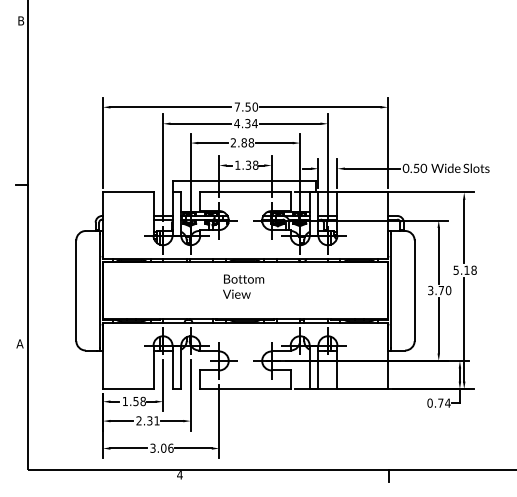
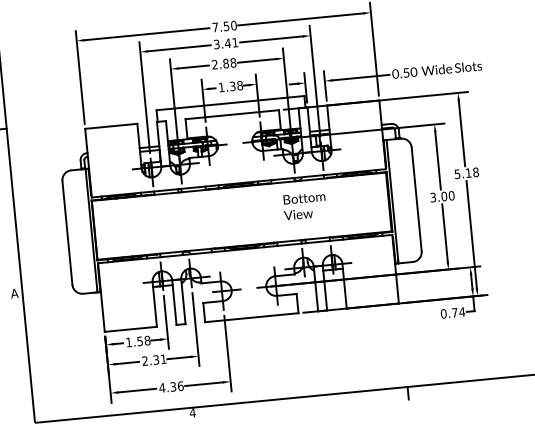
text: (245, 123) -> (225, 43), 4.34 -> 3.41
text: (243, 286) -> (304, 205), moved
text: (441, 290) -> (444, 196), 3.70 -> 3.00
text: (158, 447) -> (167, 386), 3.06 -> 4.36

